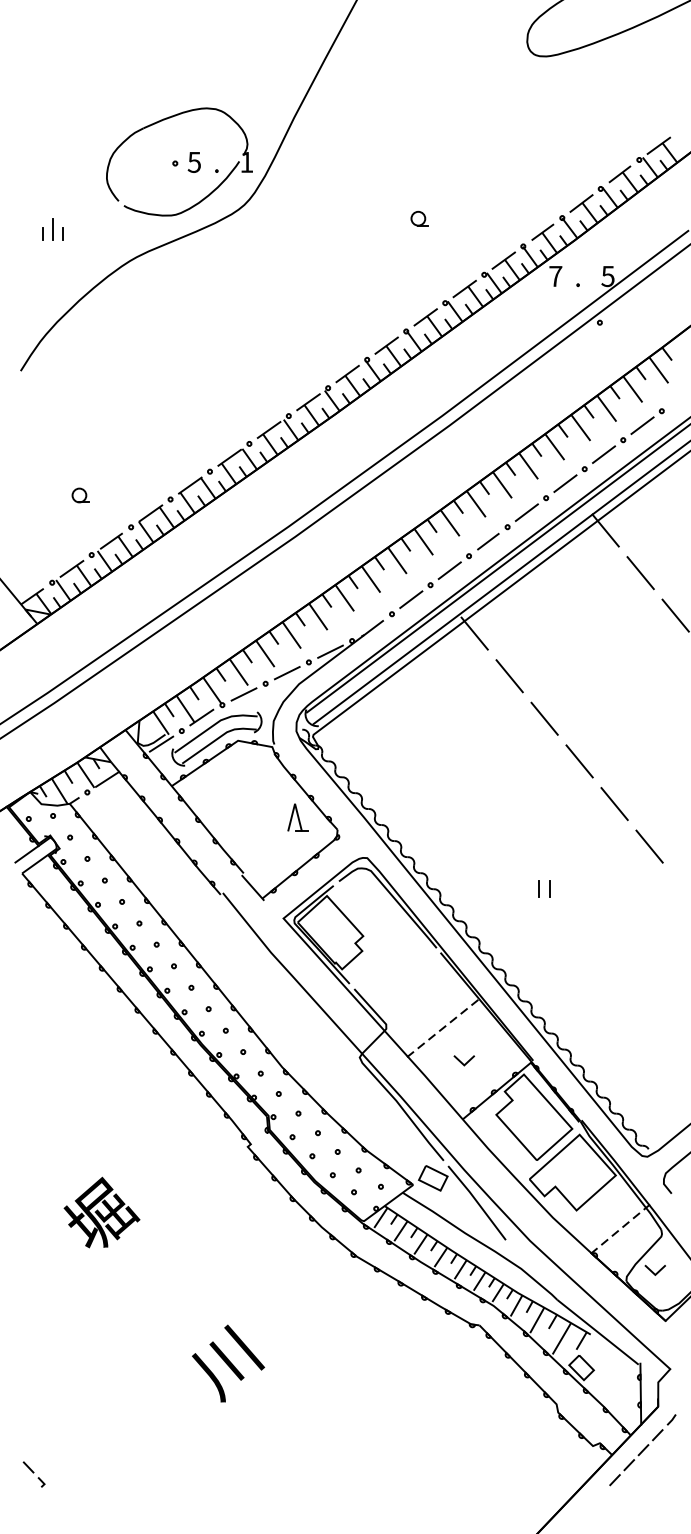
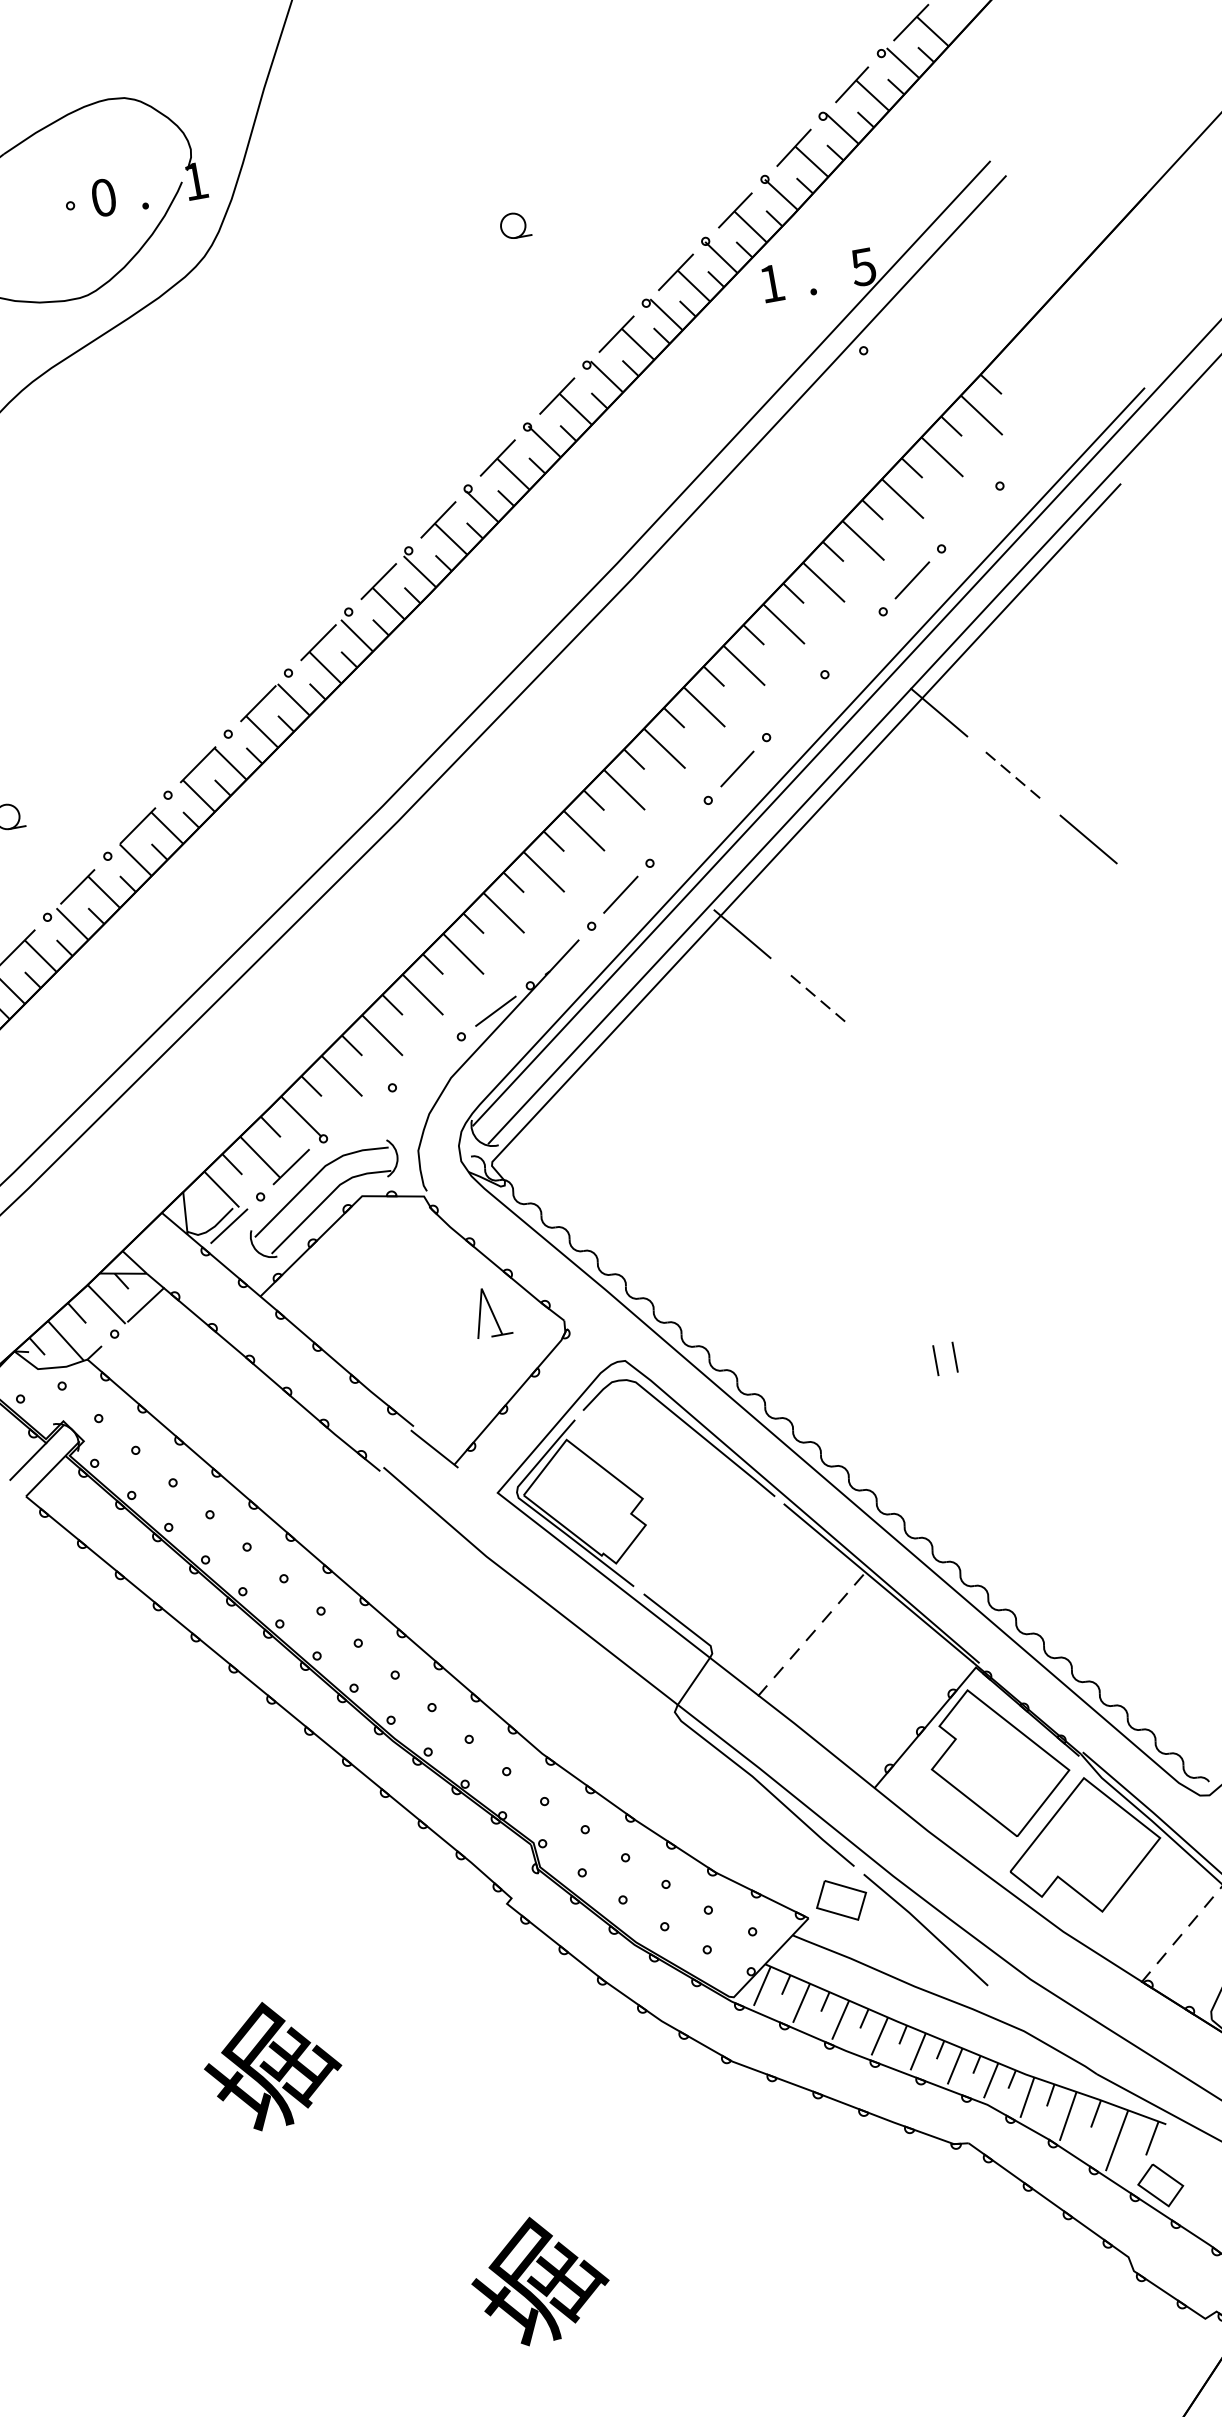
text: (193, 161) -> (101, 196), 5 -> 0
text: (555, 276) -> (771, 283), 7 -> 1
line: (642, 425) -> (970, 517), removed
line: (565, 483) -> (854, 642), removed
line: (526, 512) -> (794, 705), removed
line: (449, 570) -> (678, 831), removed
line: (640, 573) -> (1013, 776), solid -> dashed
line: (286, 673) -> (425, 1063), removed
line: (509, 676) -> (816, 998), solid -> dashed
line: (243, 694) -> (357, 1113), removed
line: (544, 718) -> (891, 1060), removed
line: (579, 761) -> (966, 1124), removed
line: (614, 804) -> (1040, 1189), removed
line: (649, 846) -> (1115, 1251), removed
line: (462, 1062) -> (856, 1688), removed
text: (228, 1362) -> (541, 2287), 川 -> 堀

